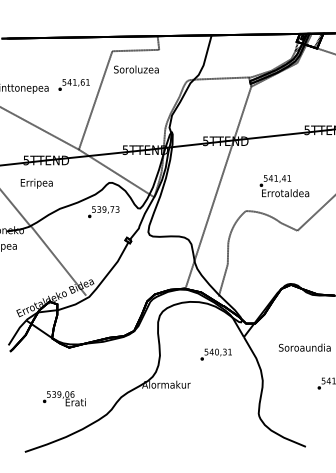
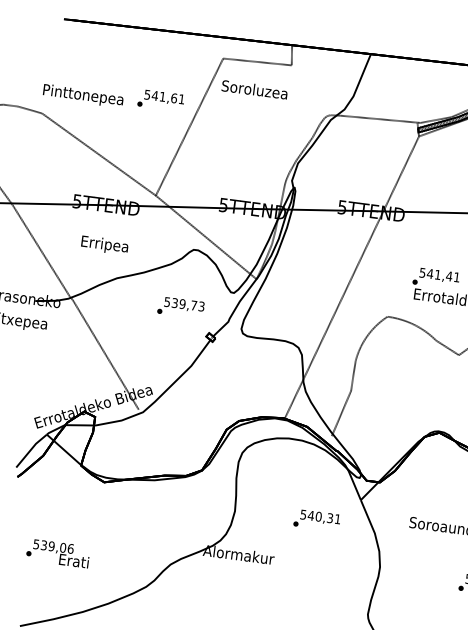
text: (36, 183) -> (104, 245), moved
text: (103, 212) -> (180, 308), moved
text: (64, 398) -> (58, 553), moved

